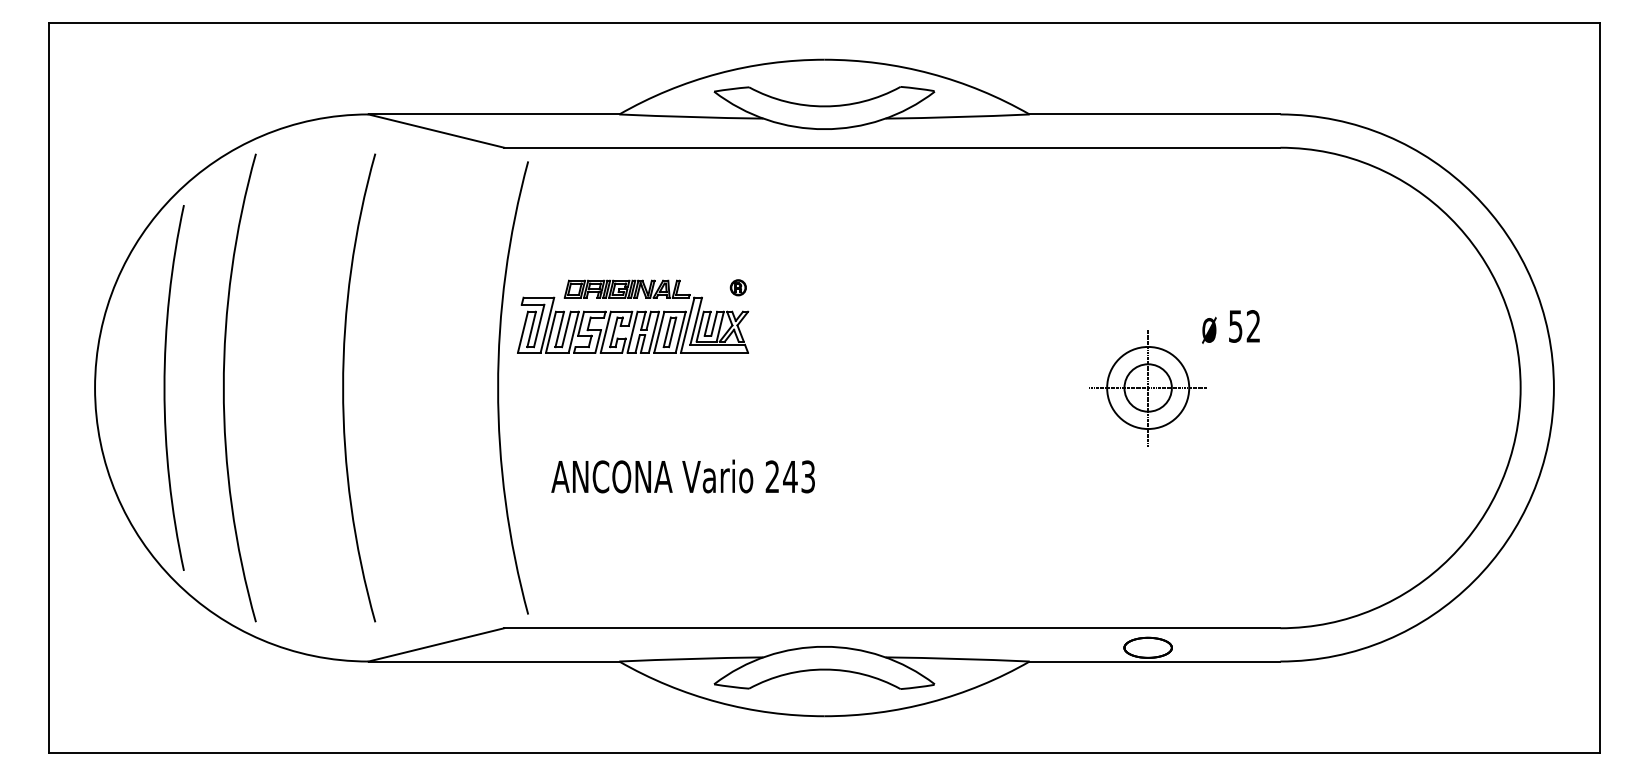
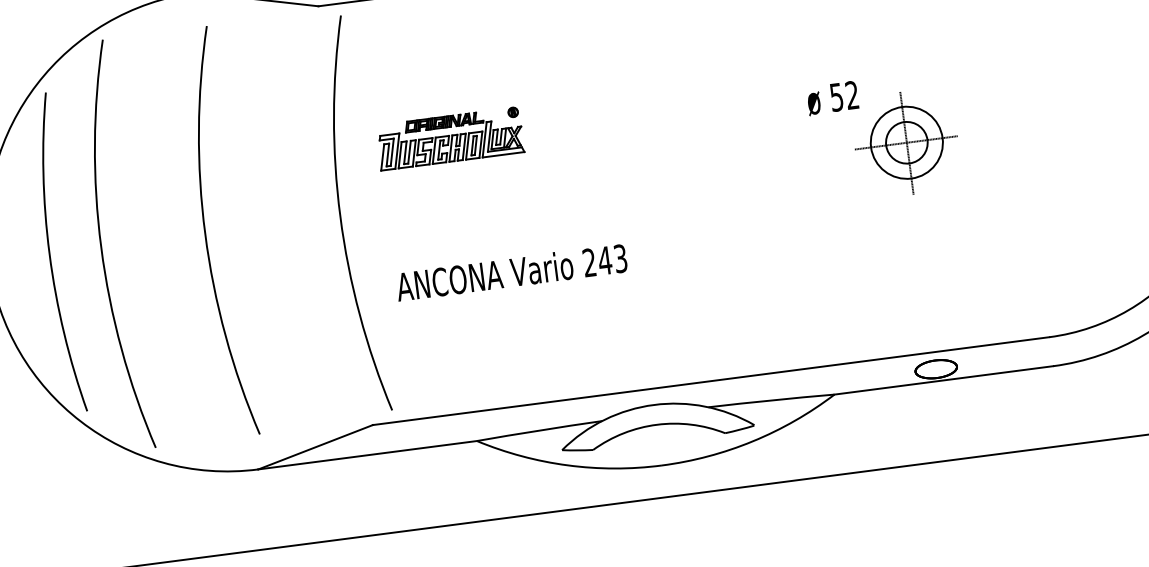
part: (633, 316) -> (450, 138), size x0.71
text: (1230, 326) -> (832, 97), moved

